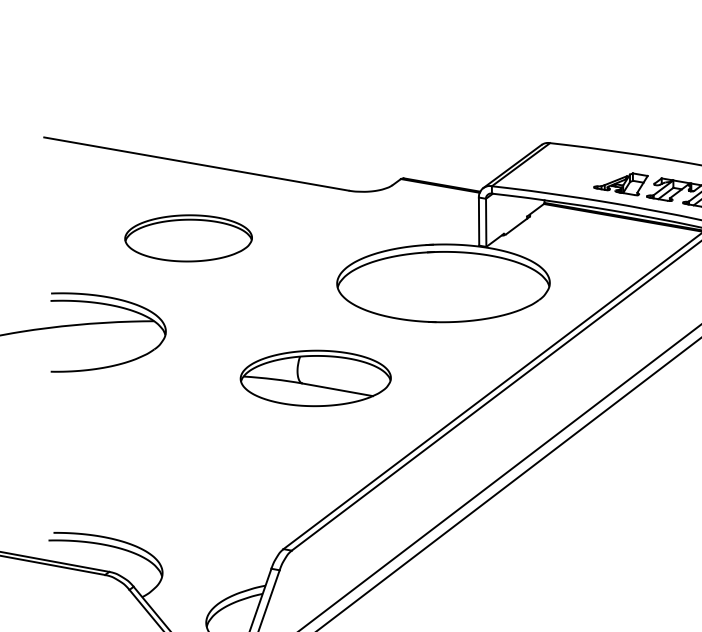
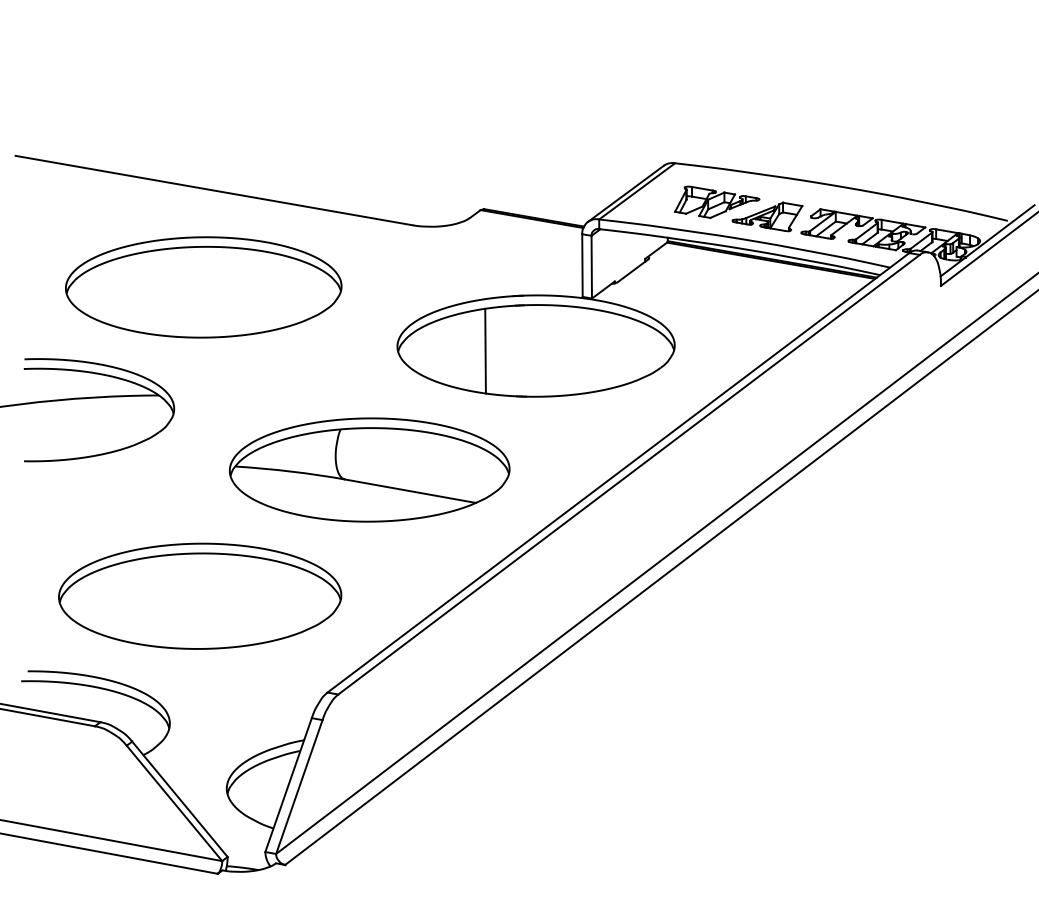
part: (582, 172) -> (717, 201), added
part: (188, 238) -> (203, 287), size x1.67
line: (404, 286) -> (485, 350), added
part: (315, 378) -> (369, 469), size x1.43
part: (186, 474) -> (200, 595), added

